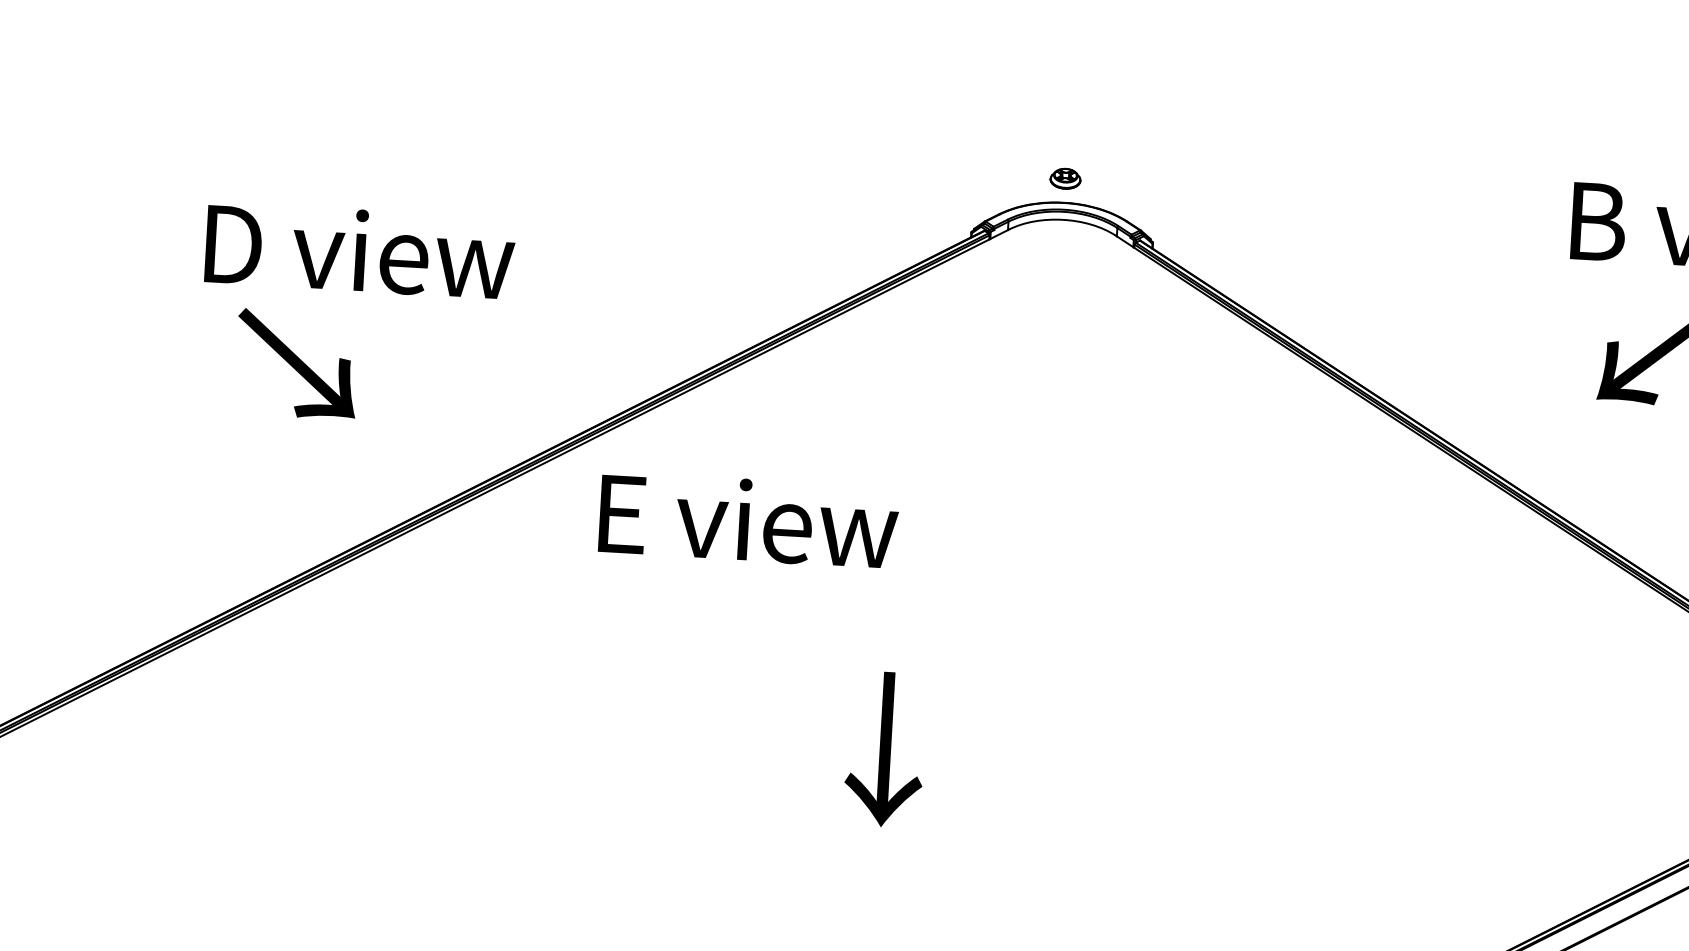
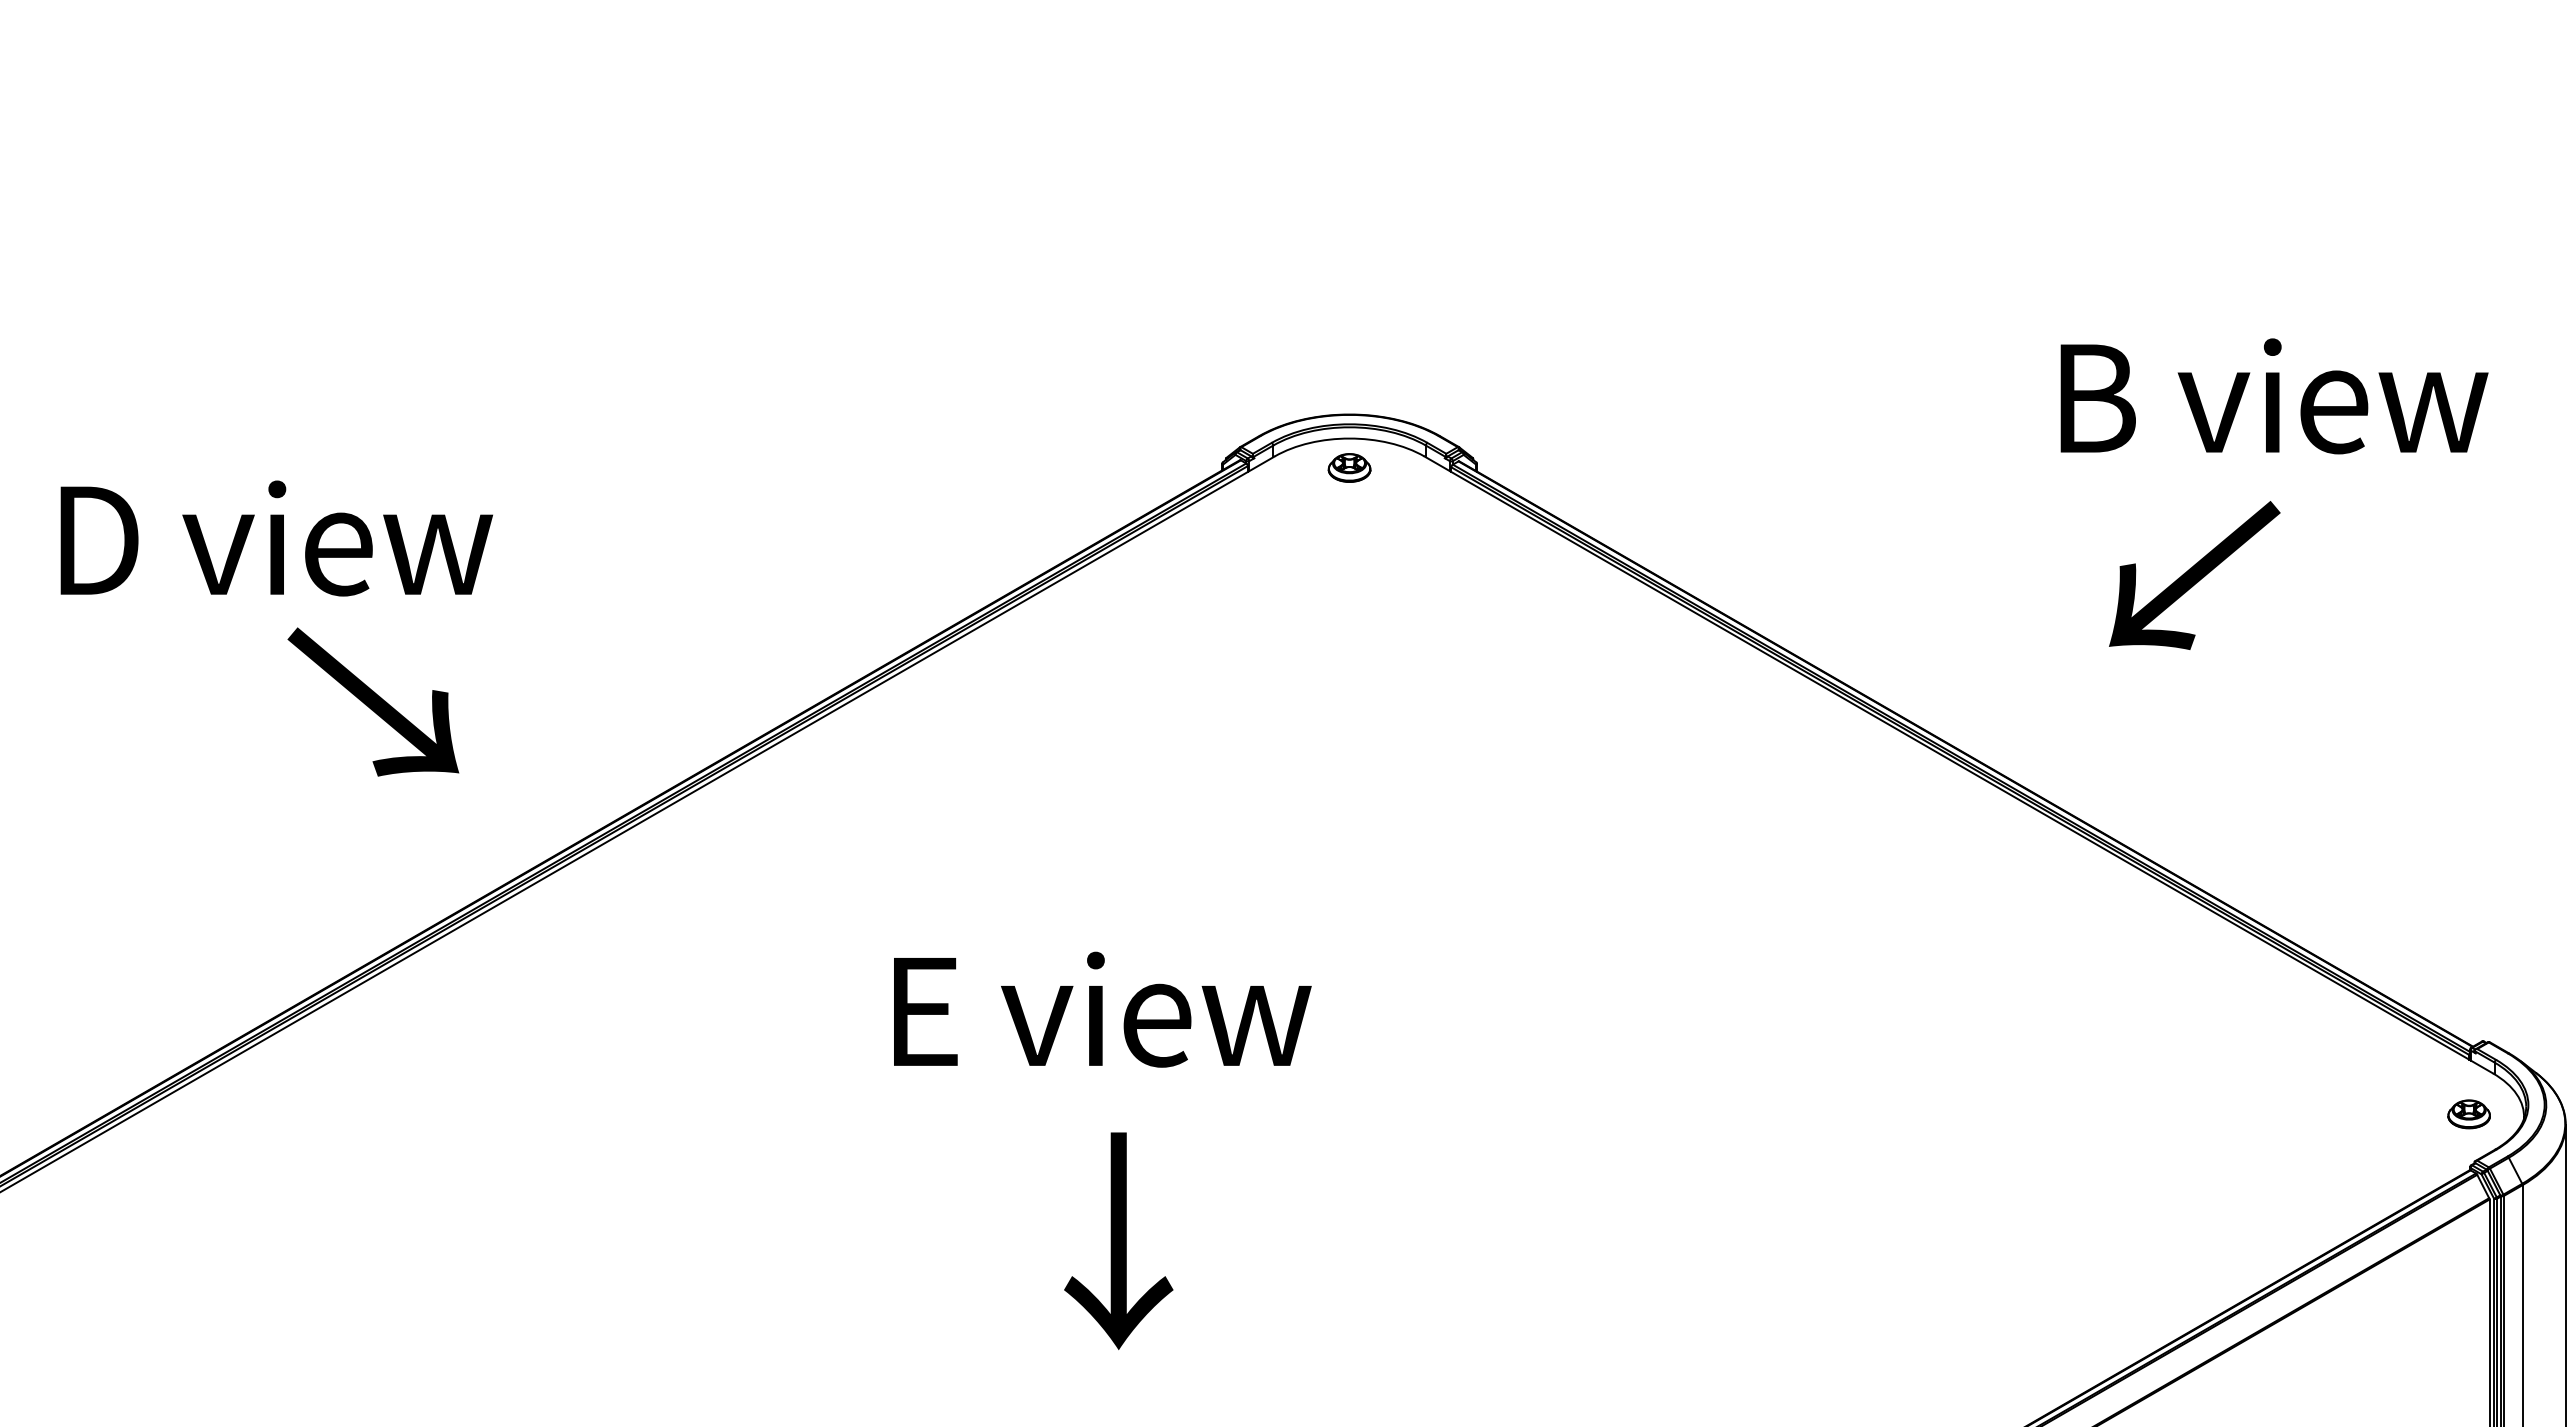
part: (1065, 178) -> (1349, 467), moved
text: (360, 250) -> (276, 538), moved
text: (297, 363) -> (373, 701), moved
text: (748, 520) -> (1102, 1009), moved
text: (885, 749) -> (1118, 1241), moved

